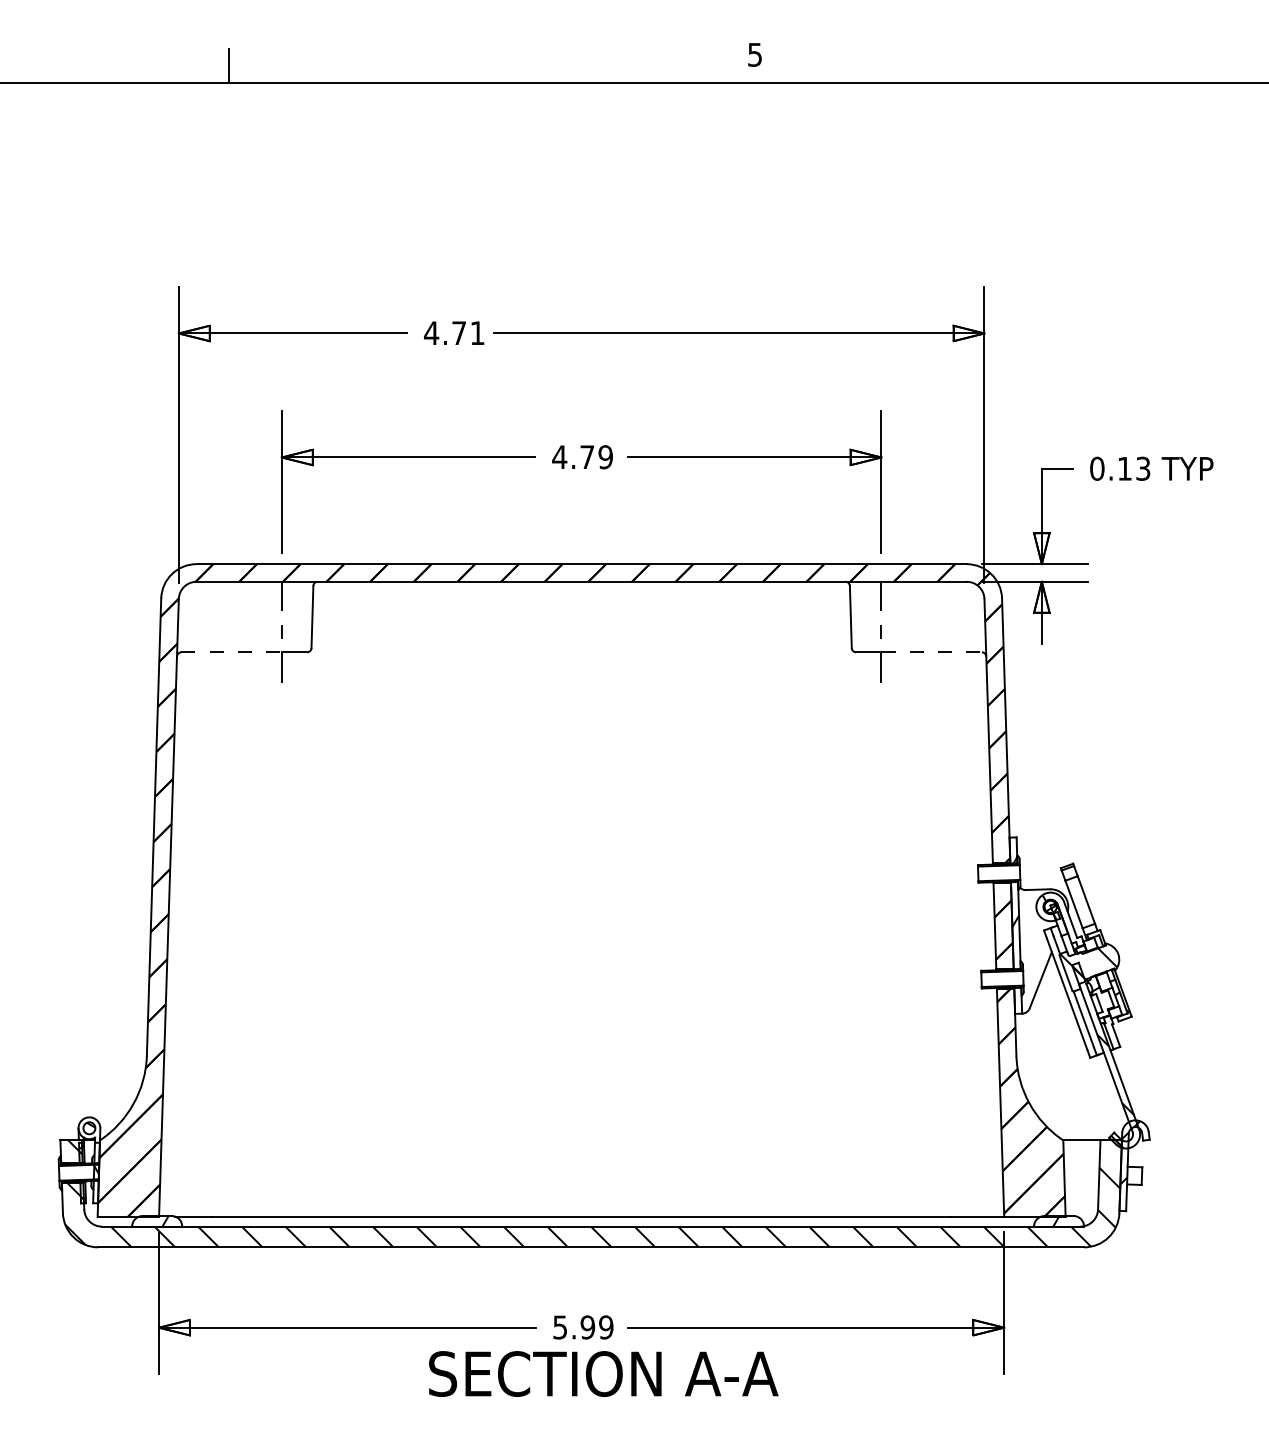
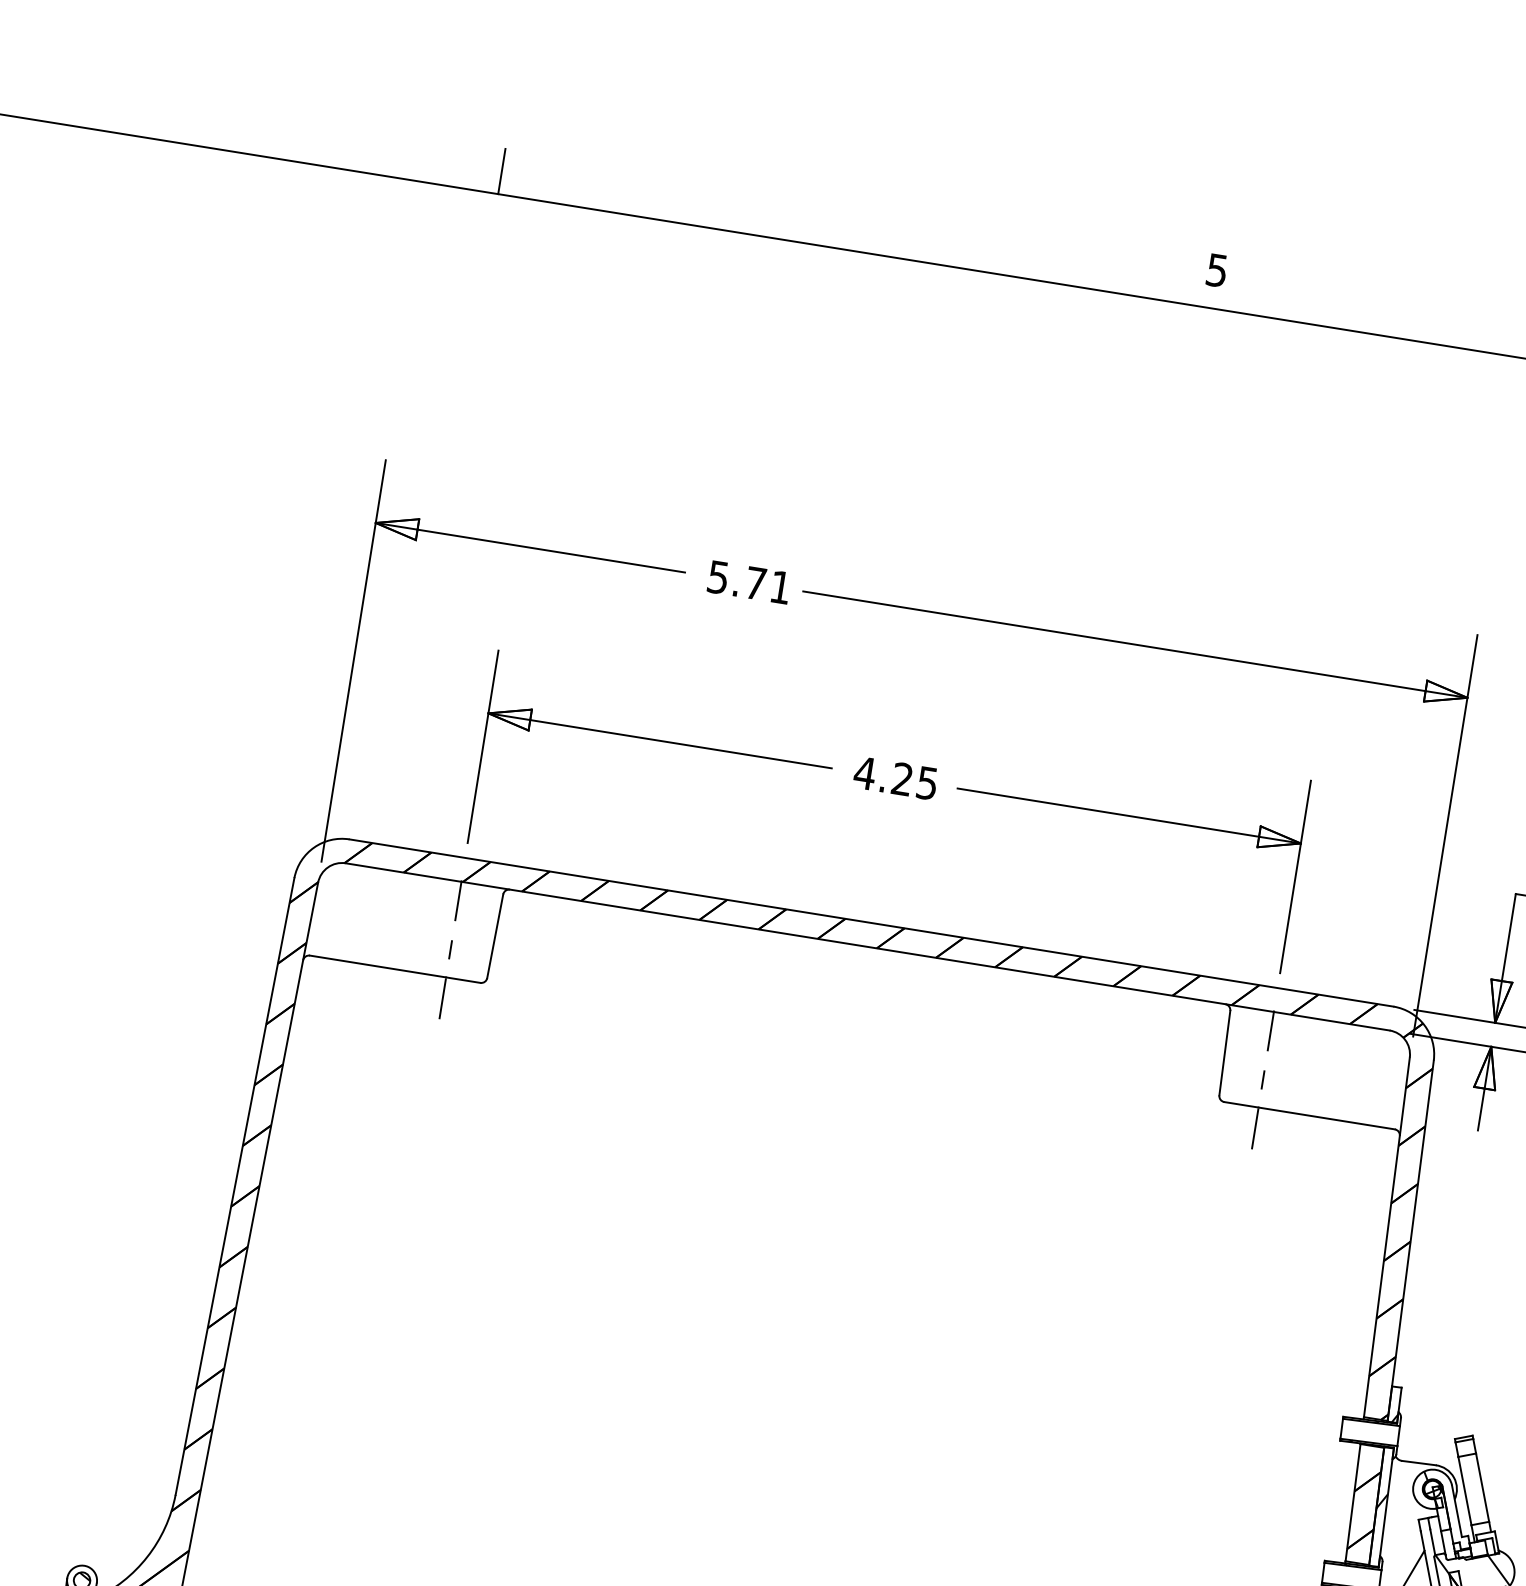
text: (431, 333) -> (718, 577), 4.71 -> 5.71
text: (596, 457) -> (914, 781), 4.79 -> 4.25
line: (232, 652) -> (379, 966), dashed -> solid
line: (932, 652) -> (1327, 1118), dashed -> solid

